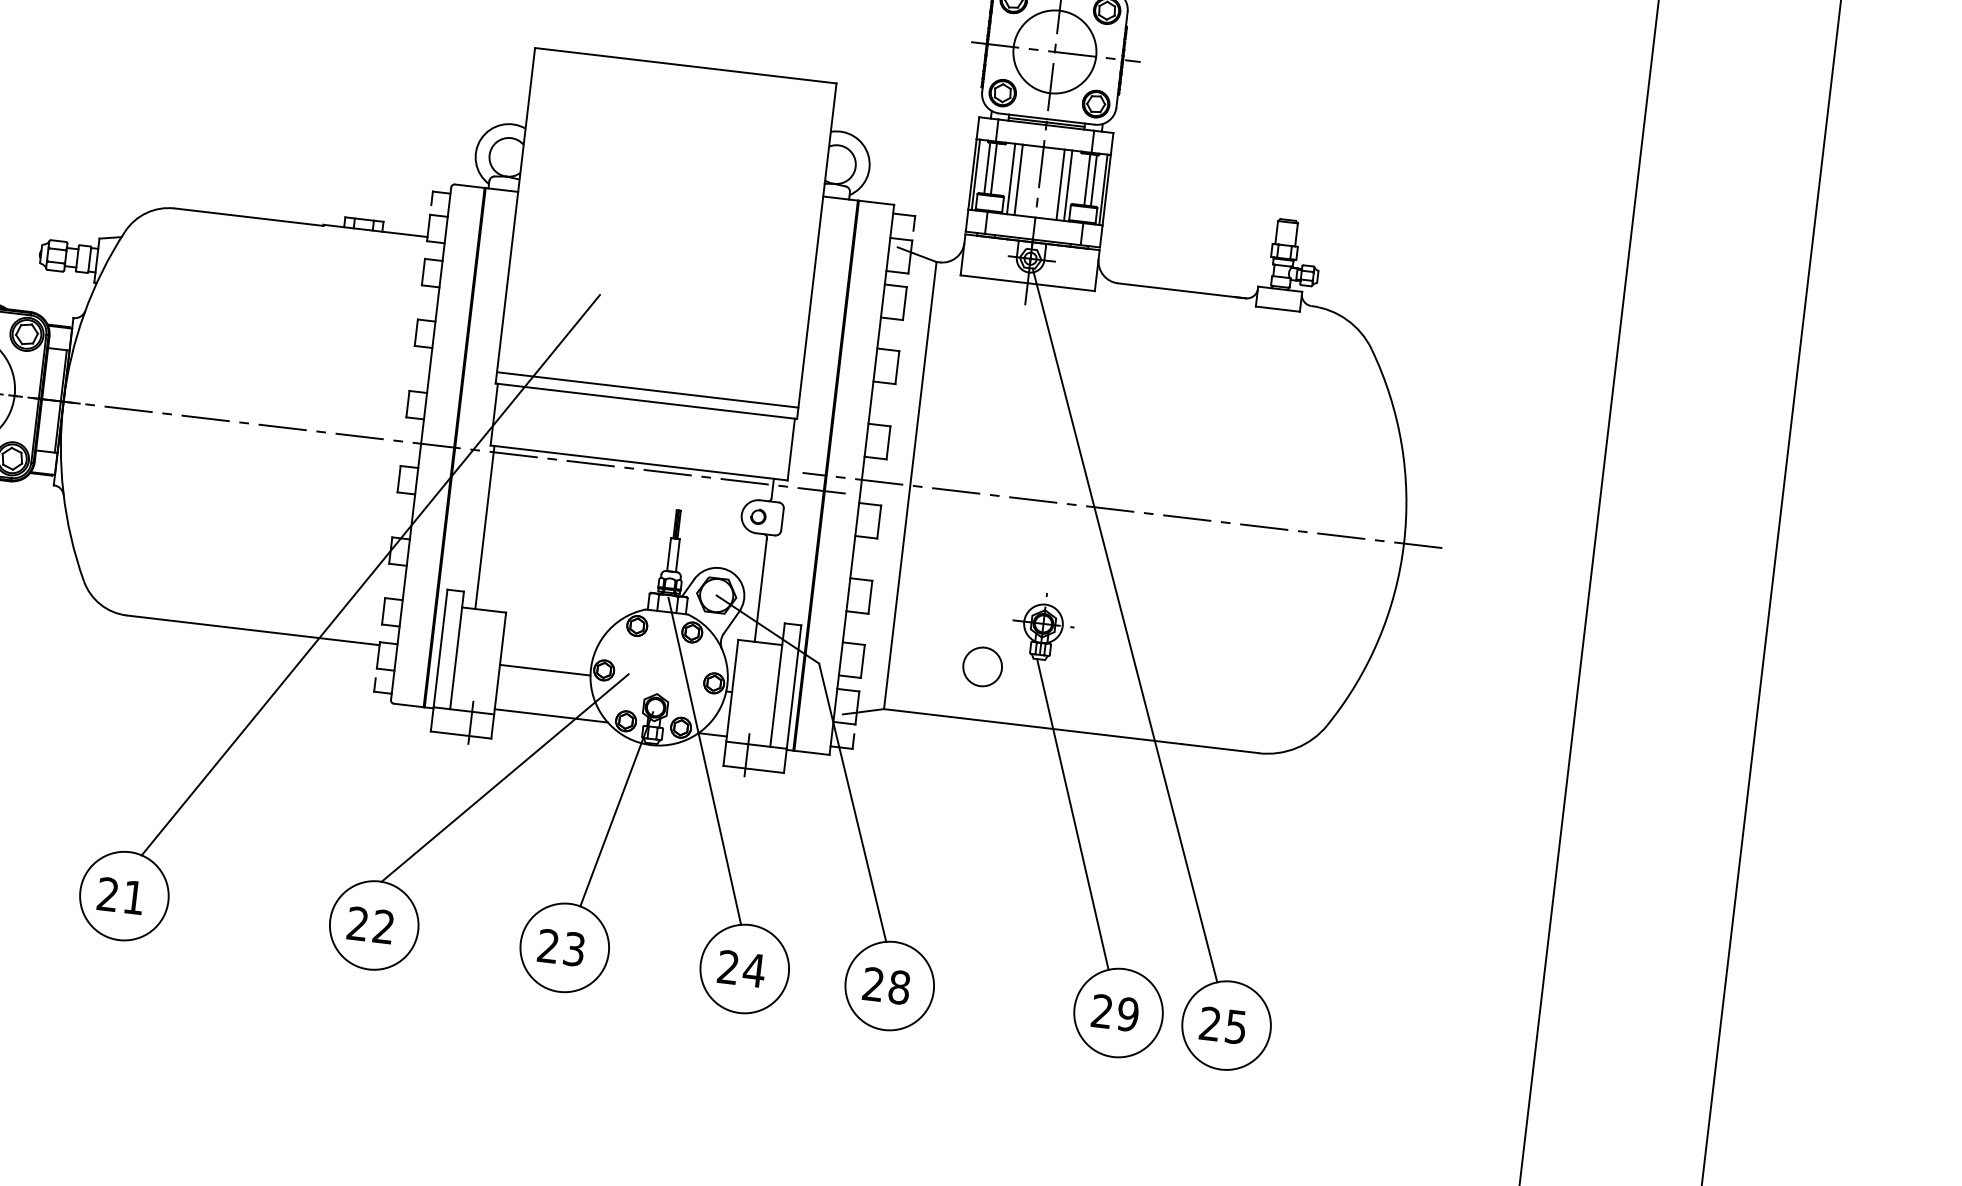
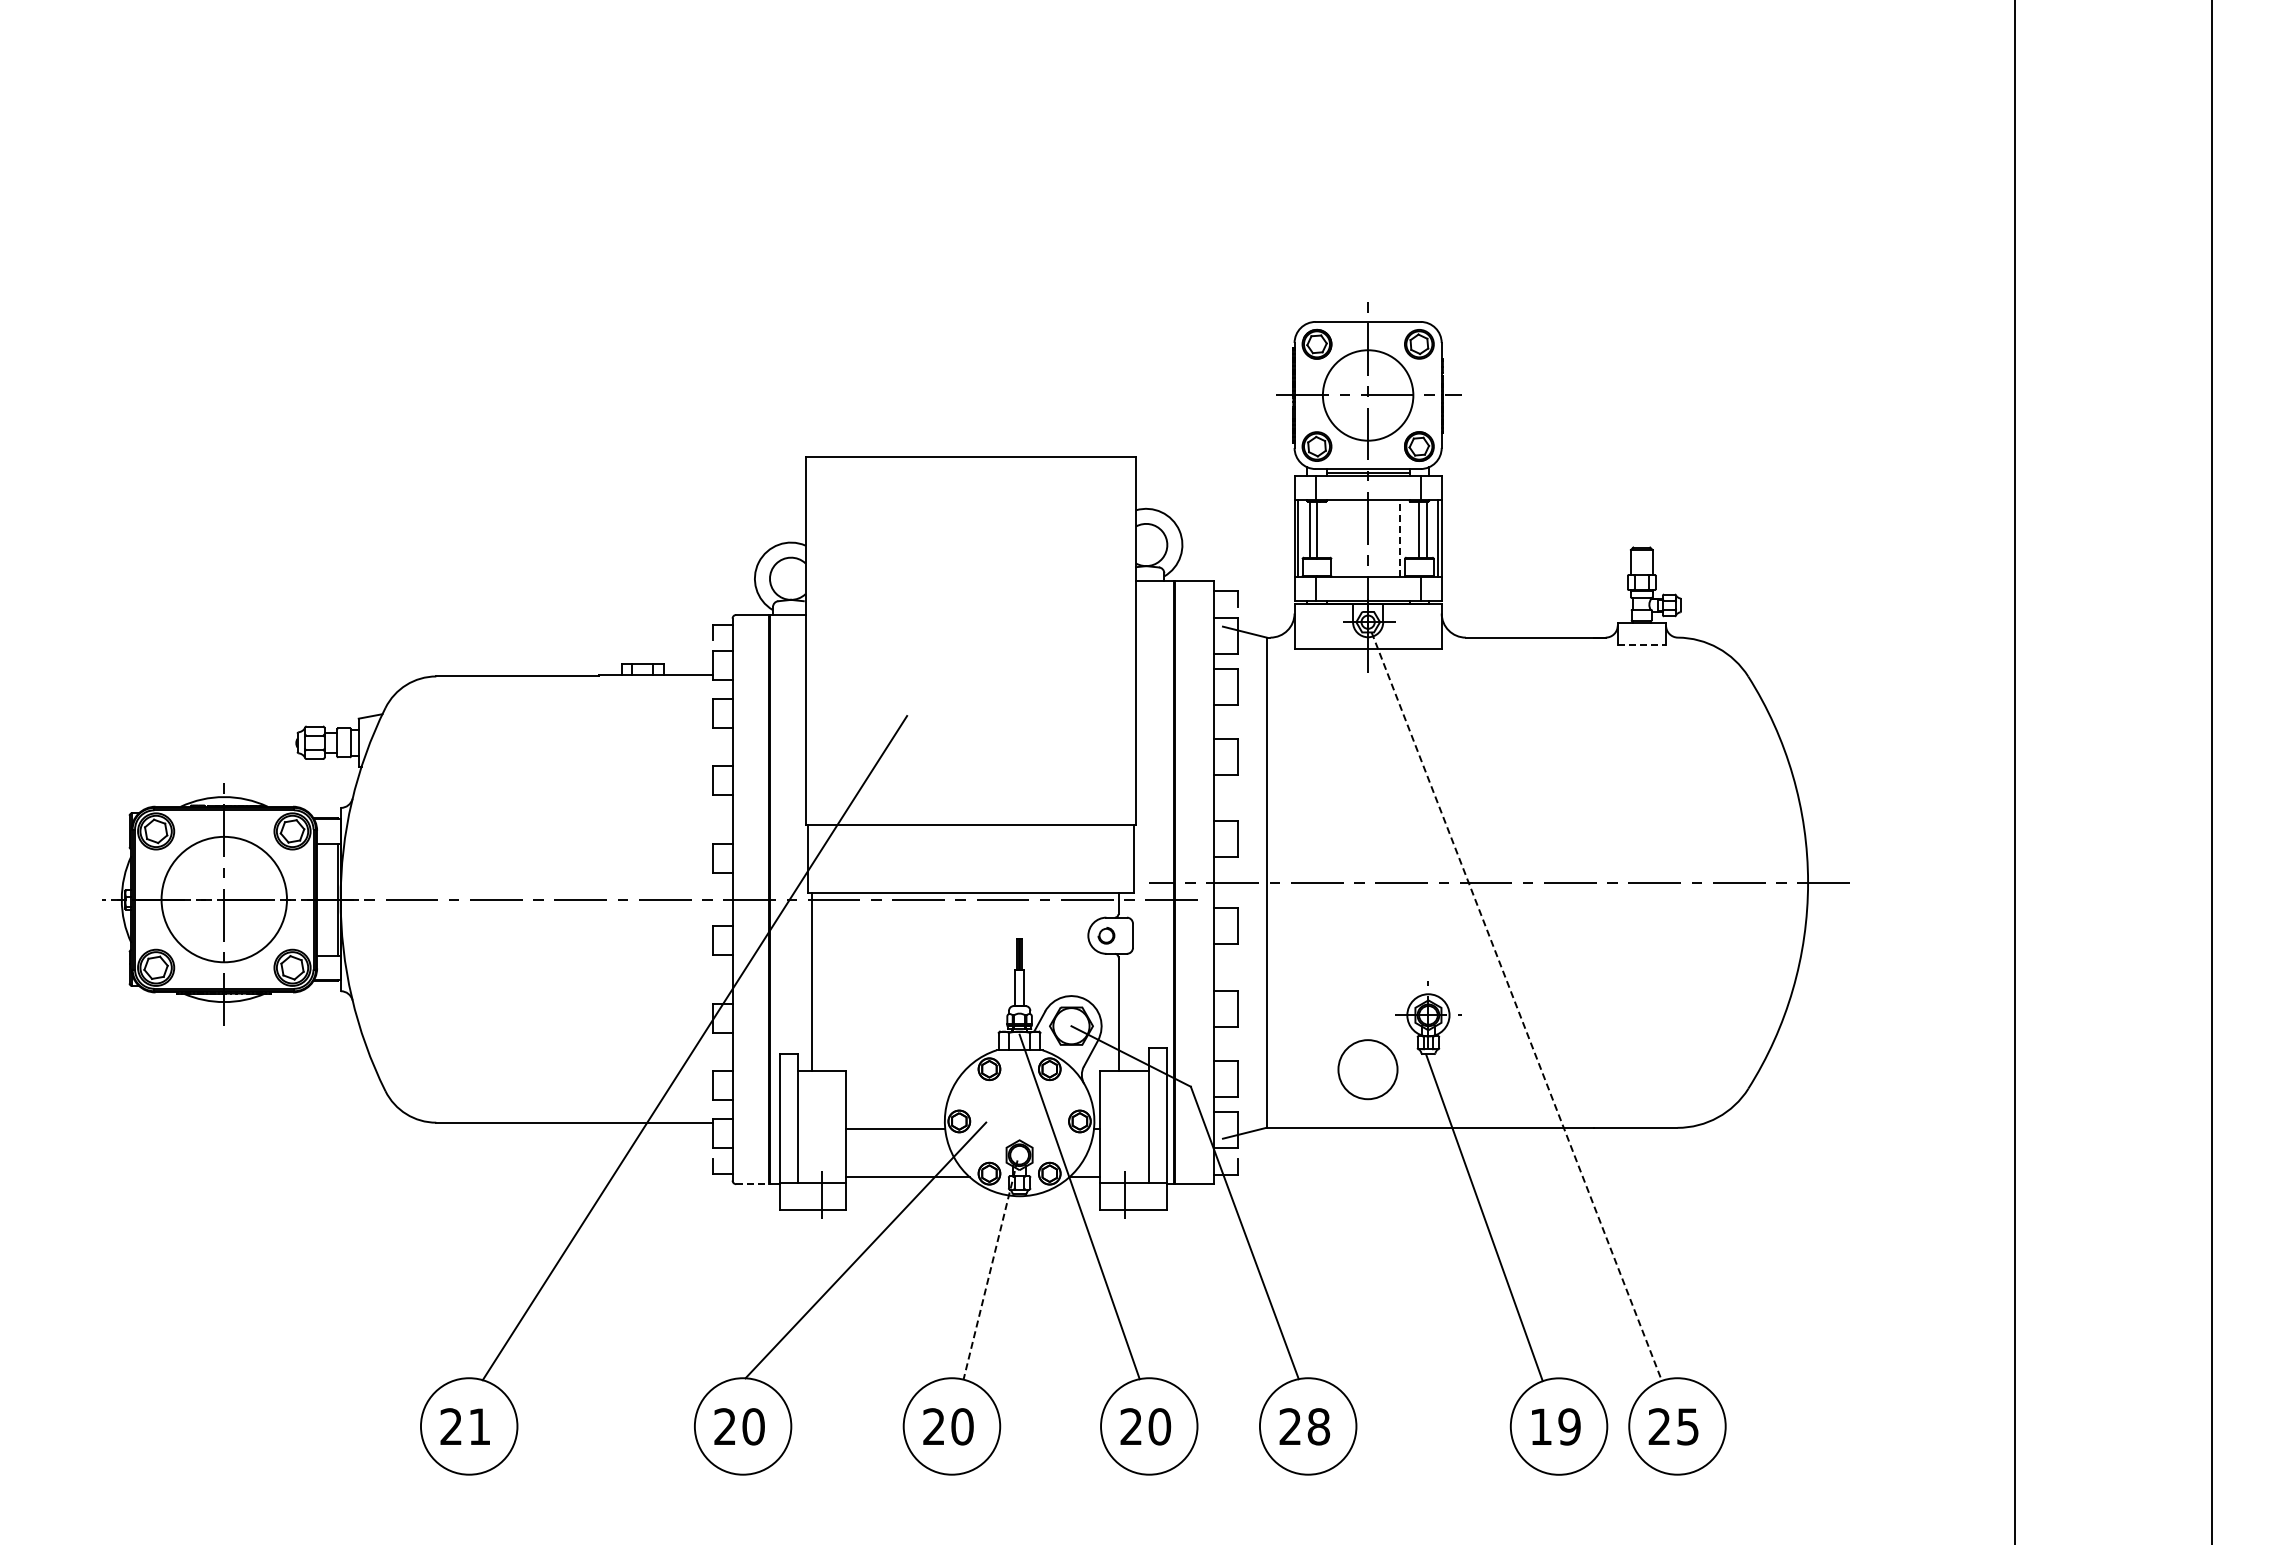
line: (1010, 178) -> (1336, 537), removed
line: (1019, 179) -> (1345, 537), removed
line: (1061, 184) -> (1391, 537), removed
line: (1068, 185) -> (1399, 538), solid -> dashed
line: (1278, 309) -> (1642, 645), solid -> dashed
line: (647, 389) -> (970, 812), removed
line: (1124, 626) -> (1516, 1007), solid -> dashed
circle: (983, 666) -> (1368, 1069), size x1.4
line: (408, 705) -> (752, 1184), solid -> dashed
line: (616, 809) -> (990, 1270), solid -> dashed
text: (383, 926) -> (753, 1426), 22 -> 20
text: (574, 949) -> (962, 1426), 23 -> 20
text: (754, 970) -> (1159, 1426), 24 -> 20
text: (1101, 1010) -> (1540, 1426), 29 -> 19

